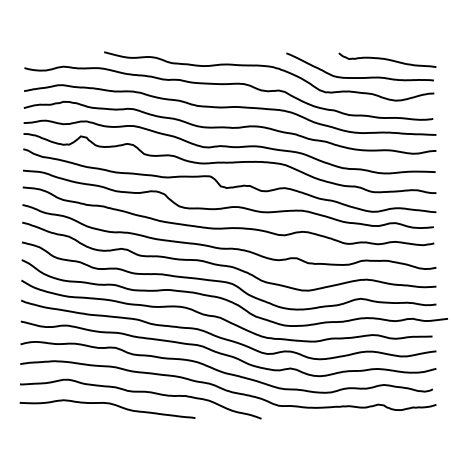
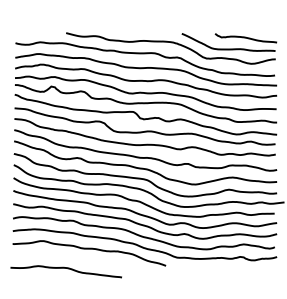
curve: (109, 405) -> (67, 269), moved

